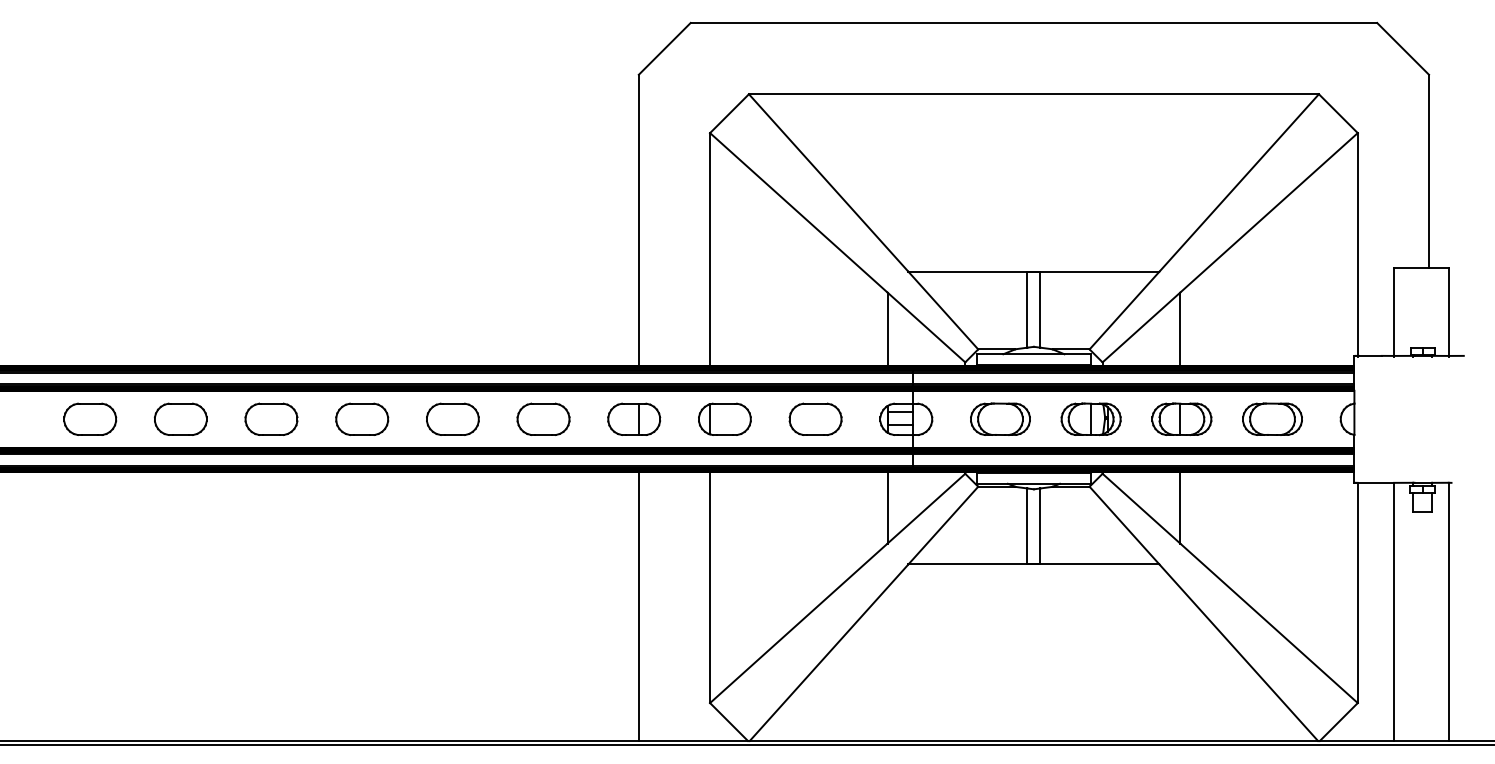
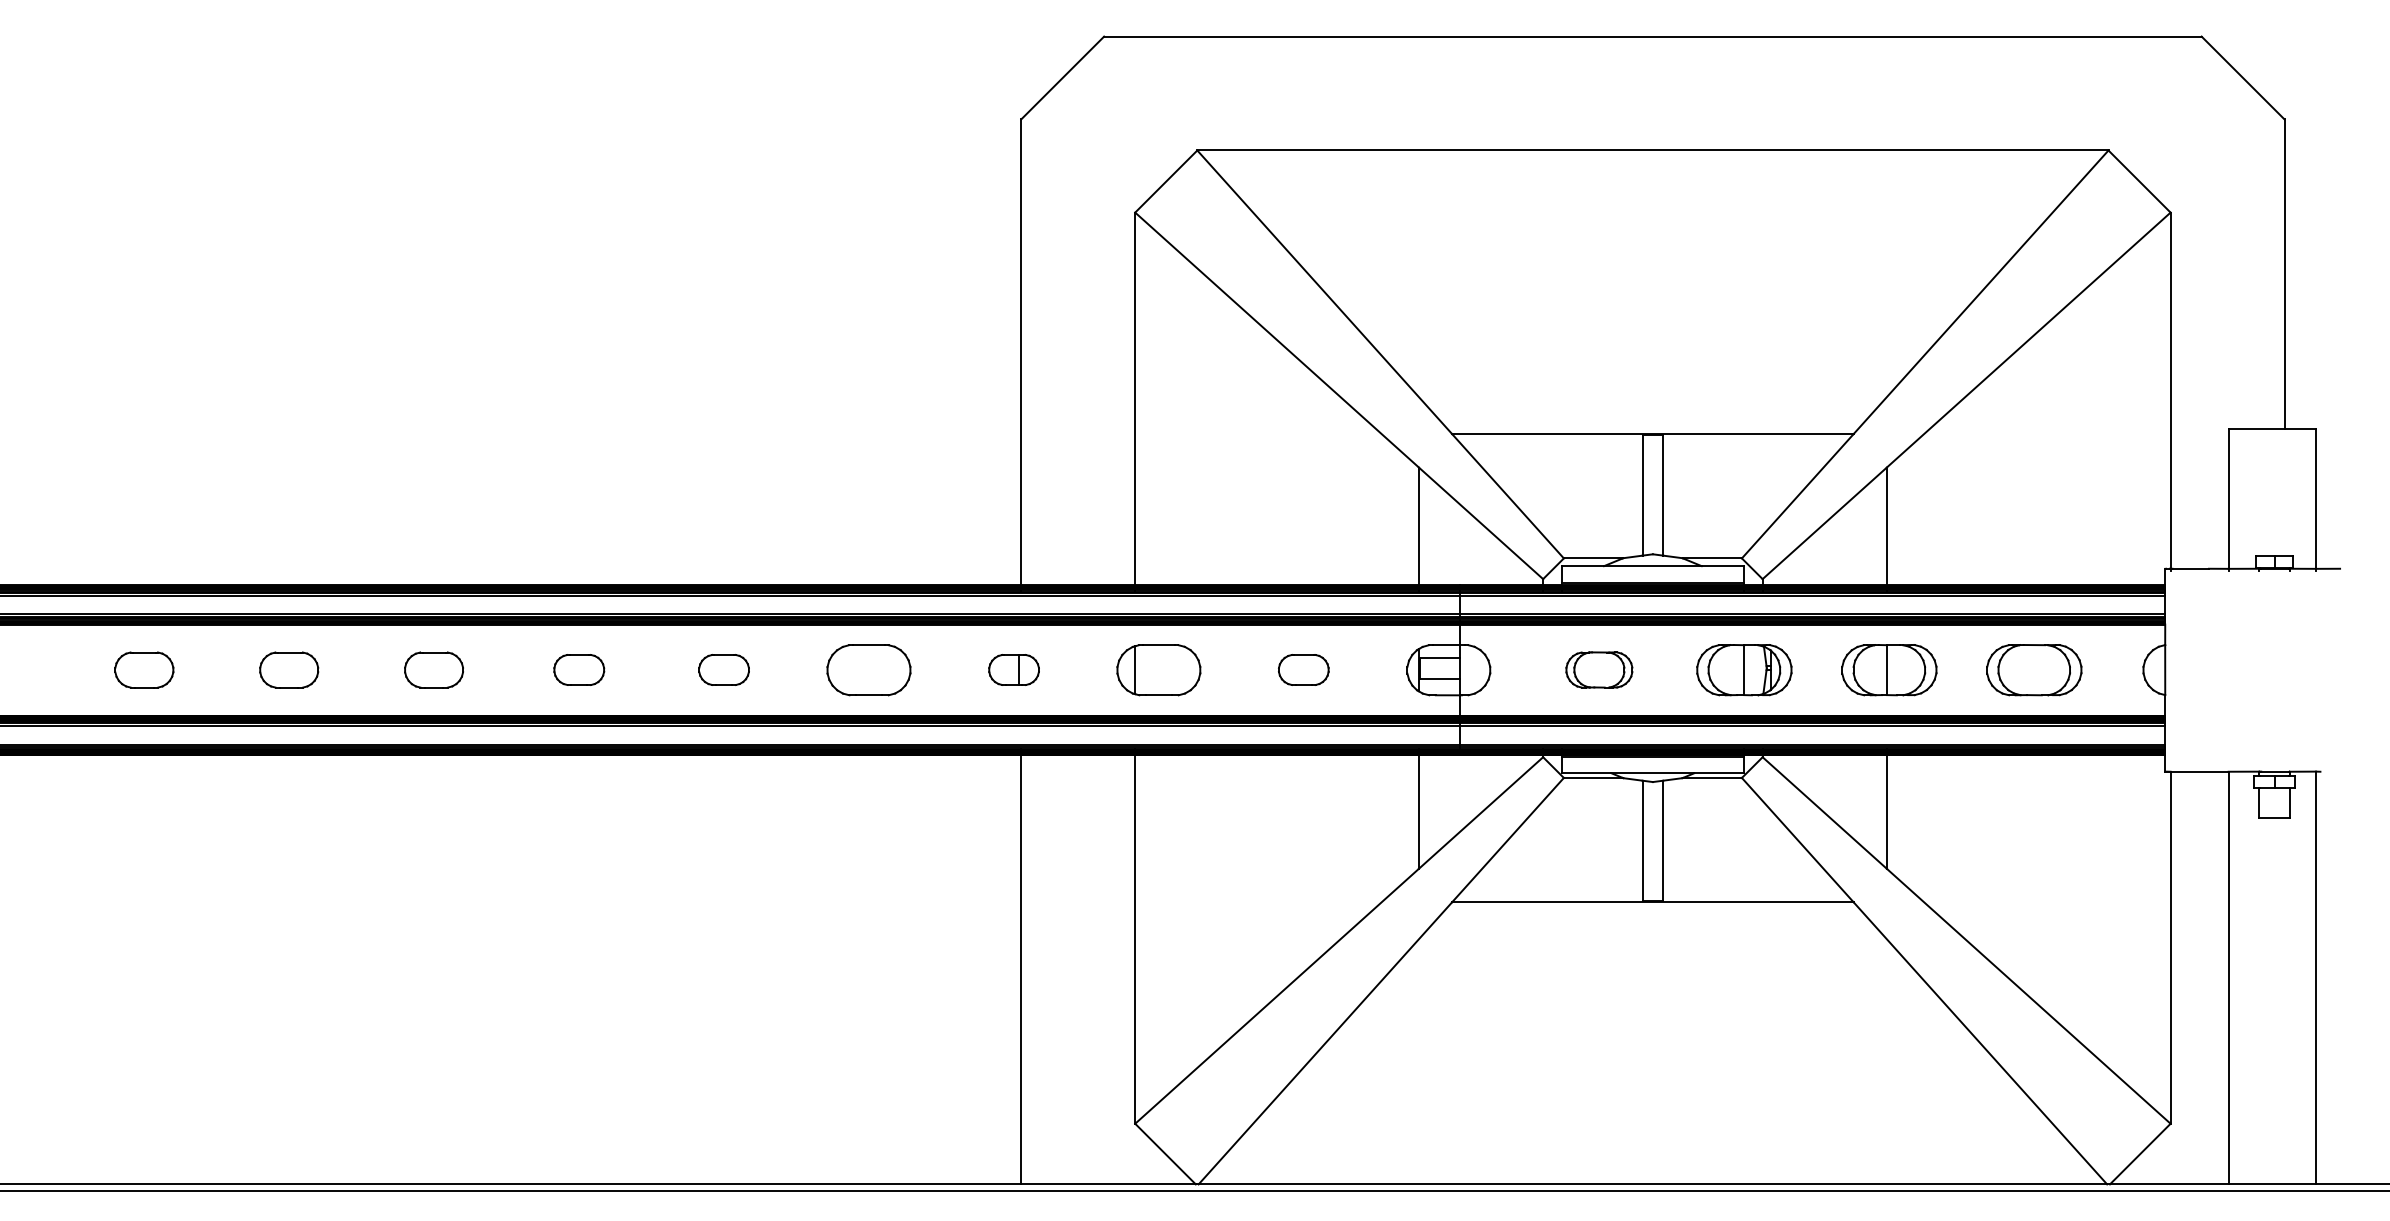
part: (90, 418) -> (144, 668), size x0.7
part: (180, 418) -> (288, 668), size x0.7
part: (271, 418) -> (434, 668), size x0.7
part: (362, 418) -> (579, 668), size x0.6
part: (452, 418) -> (723, 668), size x0.6
part: (634, 418) -> (1014, 668), size x0.6
part: (815, 418) -> (1303, 668), size x0.6
part: (1000, 418) -> (1599, 668), size x0.7

